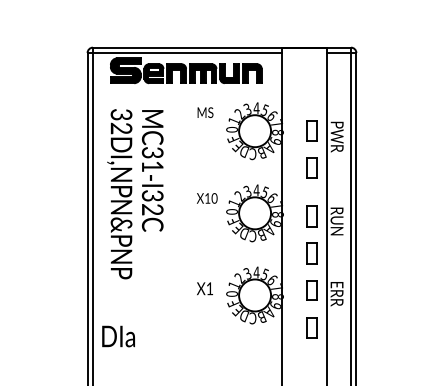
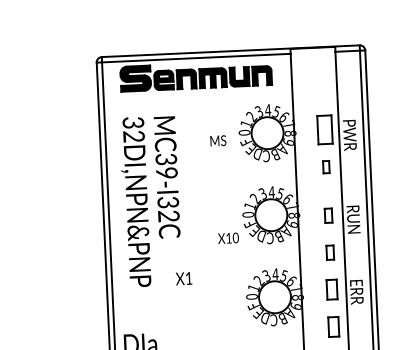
text: (205, 112) -> (218, 140), moved
part: (311, 130) -> (323, 129), size x1.4
text: (152, 166) -> (166, 173), MC31-I32C -> MC39-I32C
part: (311, 167) -> (325, 166), size x0.6
text: (207, 198) -> (228, 238), moved
part: (311, 216) -> (327, 215), size x0.7
part: (311, 253) -> (329, 252), size x0.7
text: (204, 288) -> (183, 278), moved

